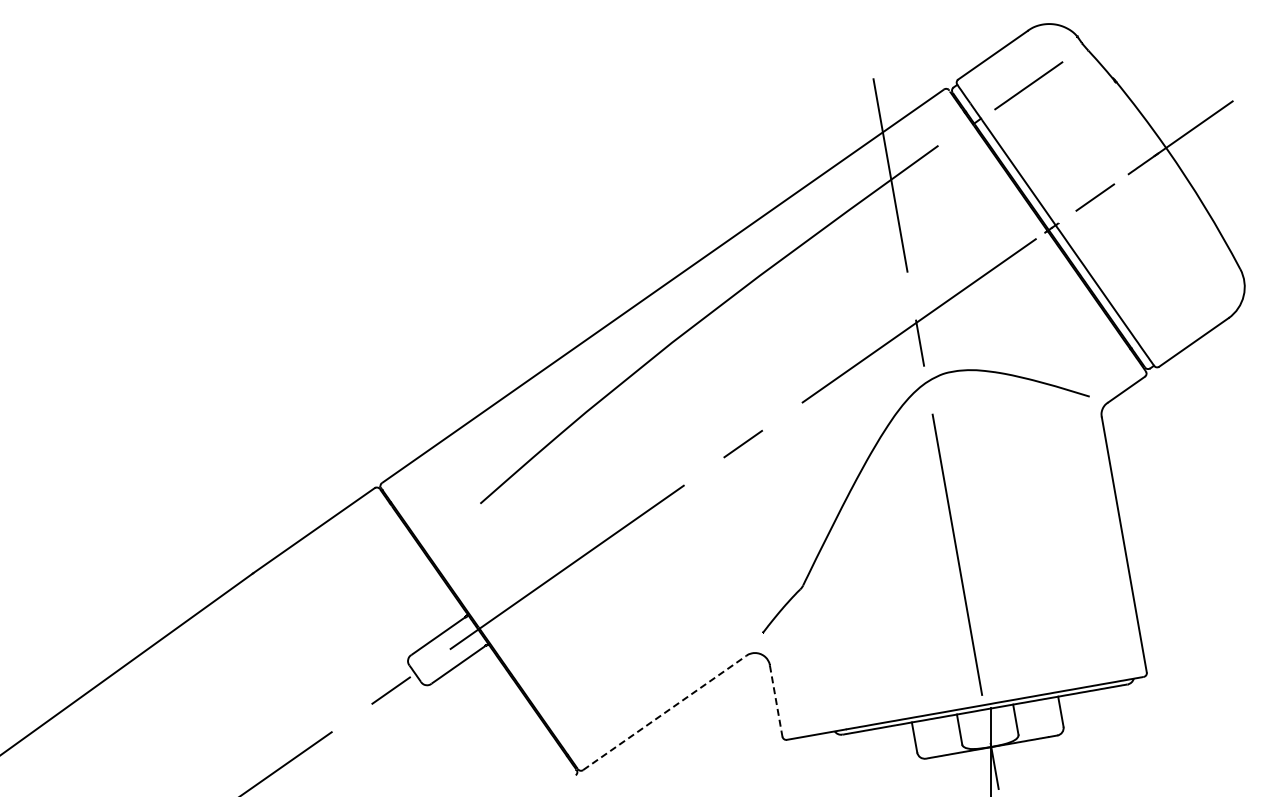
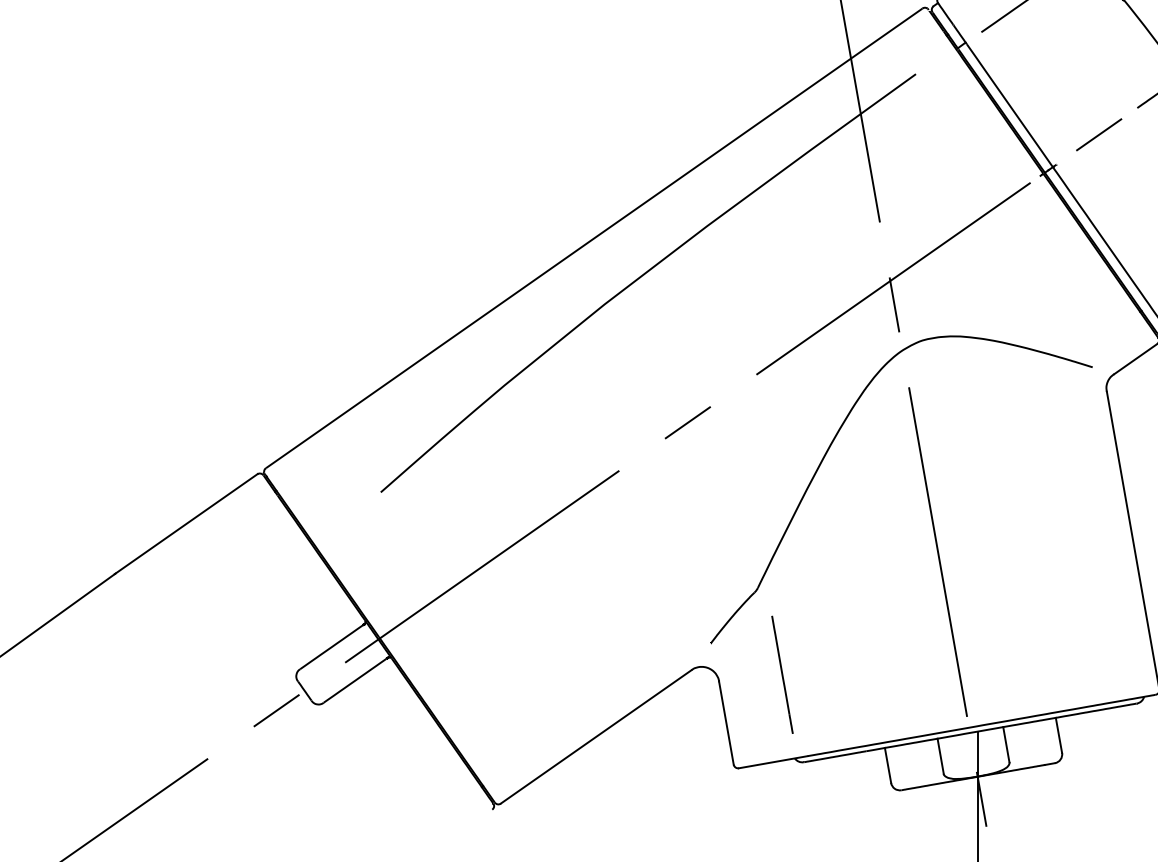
line: (823, 659) -> (781, 674), added
line: (776, 701) -> (726, 723), dashed -> solid
line: (665, 712) -> (597, 736), dashed -> solid

